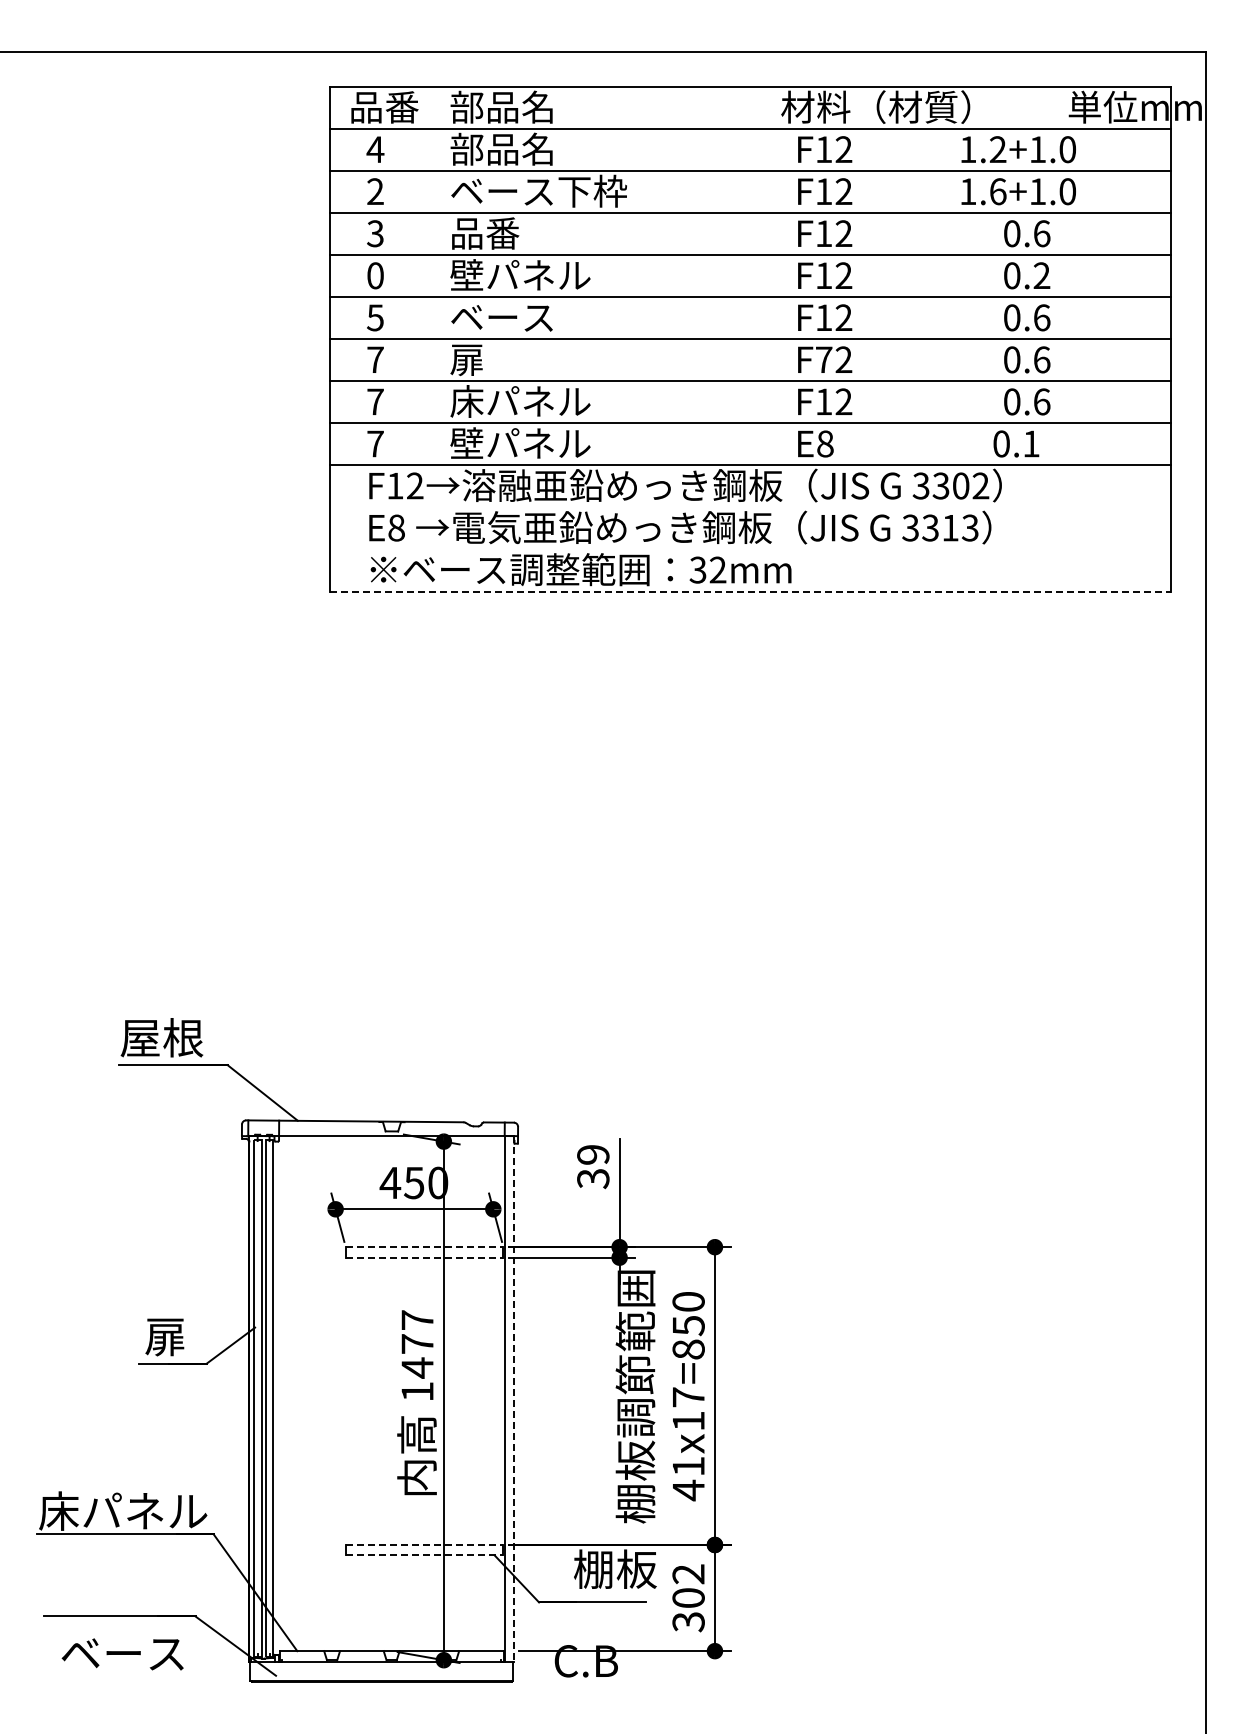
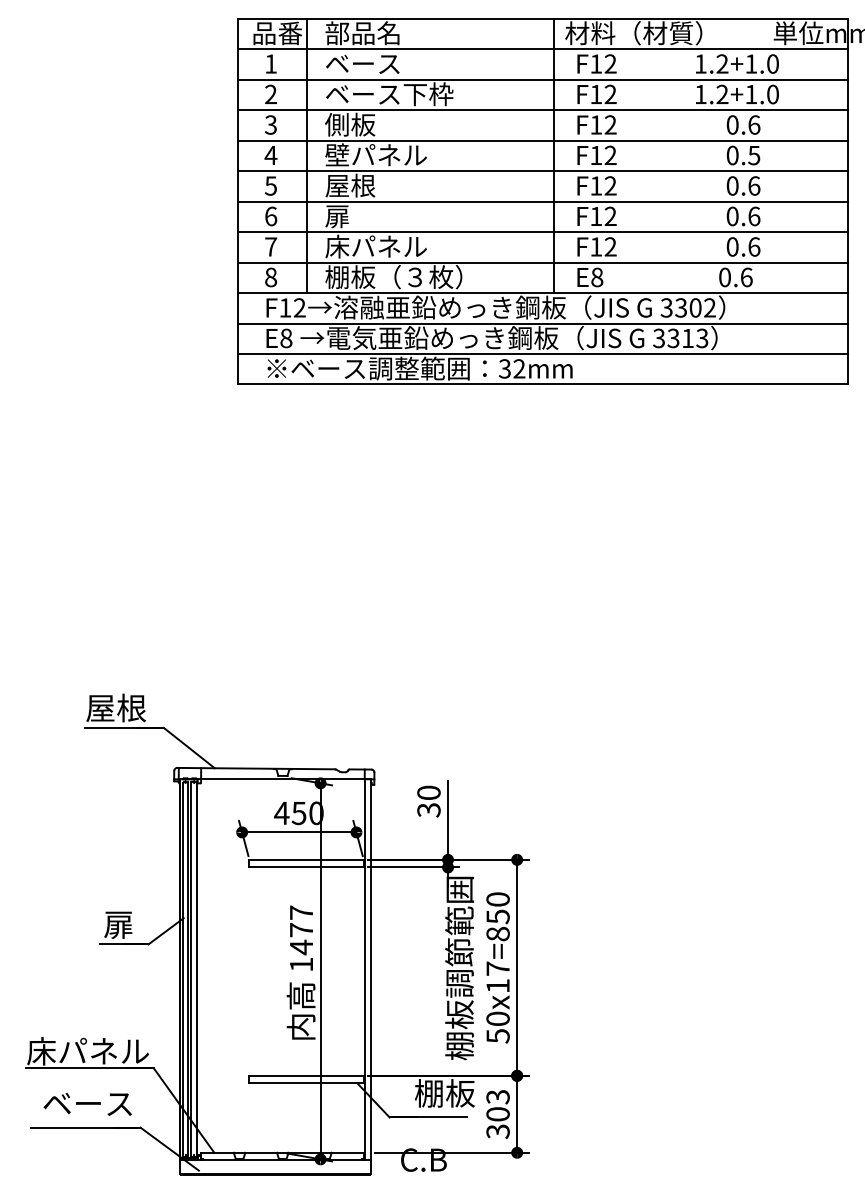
text: (501, 148) -> (362, 63), 部品名 -> ベース
text: (375, 149) -> (271, 63), 4 -> 1
text: (997, 191) -> (722, 94), 1.6+1.0 -> 1.2+1.0
text: (484, 232) -> (350, 124), 品番 -> 側板
text: (375, 275) -> (271, 155), 0 -> 4
text: (1041, 275) -> (753, 155), 0.2 -> 0.5
line: (424, 276) -> (306, 156), added
line: (766, 276) -> (554, 156), added
text: (501, 316) -> (362, 185), ベース -> 屋根
text: (375, 359) -> (271, 216), 7 -> 6
text: (824, 359) -> (596, 216), F72 -> F12
text: (375, 443) -> (271, 277), 7 -> 8
text: (544, 443) -> (393, 277), 壁パネル -> 棚板（３枚）
text: (1031, 443) -> (746, 277), 0.1 -> 0.6
line: (749, 507) -> (542, 323), added
line: (749, 549) -> (542, 353), added
line: (750, 591) -> (542, 384), dashed -> solid
text: (593, 1154) -> (429, 792), 39 -> 30
line: (424, 1247) -> (306, 860), dashed -> solid
line: (424, 1257) -> (306, 867), dashed -> solid
line: (513, 1398) -> (371, 969), dashed -> solid
text: (688, 1478) -> (497, 1027), 41x17=850 -> 50x17=850
line: (424, 1544) -> (306, 1075), dashed -> solid
line: (424, 1555) -> (306, 1083), dashed -> solid
text: (688, 1574) -> (497, 1097), 302 -> 303
text: (122, 1654) -> (87, 1104), moved

